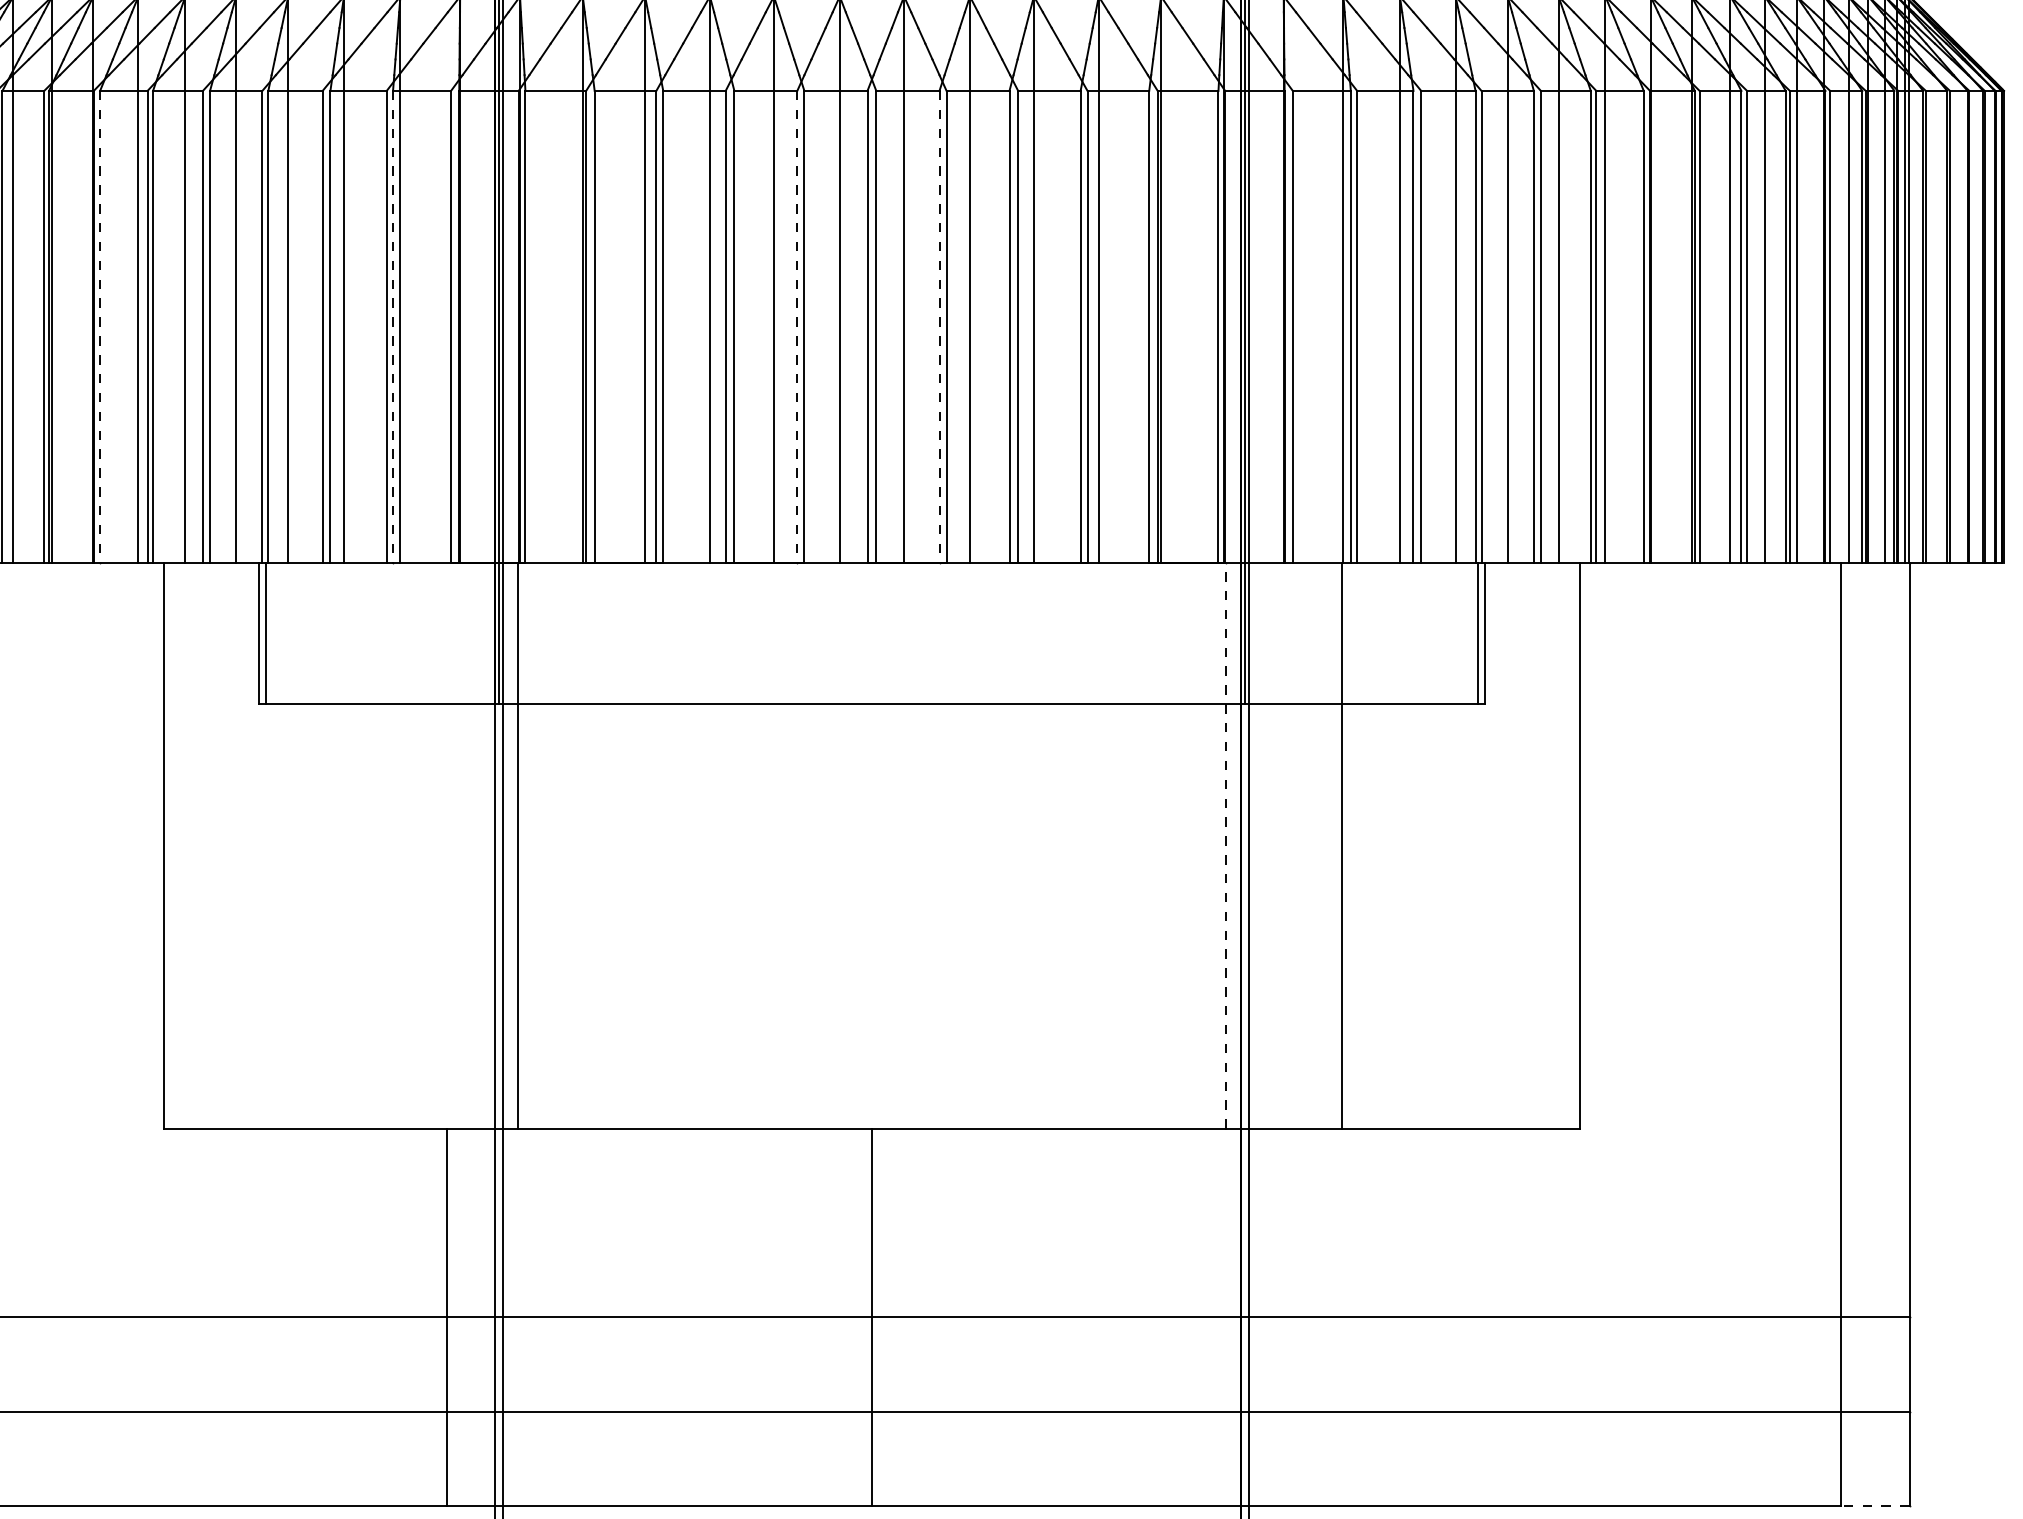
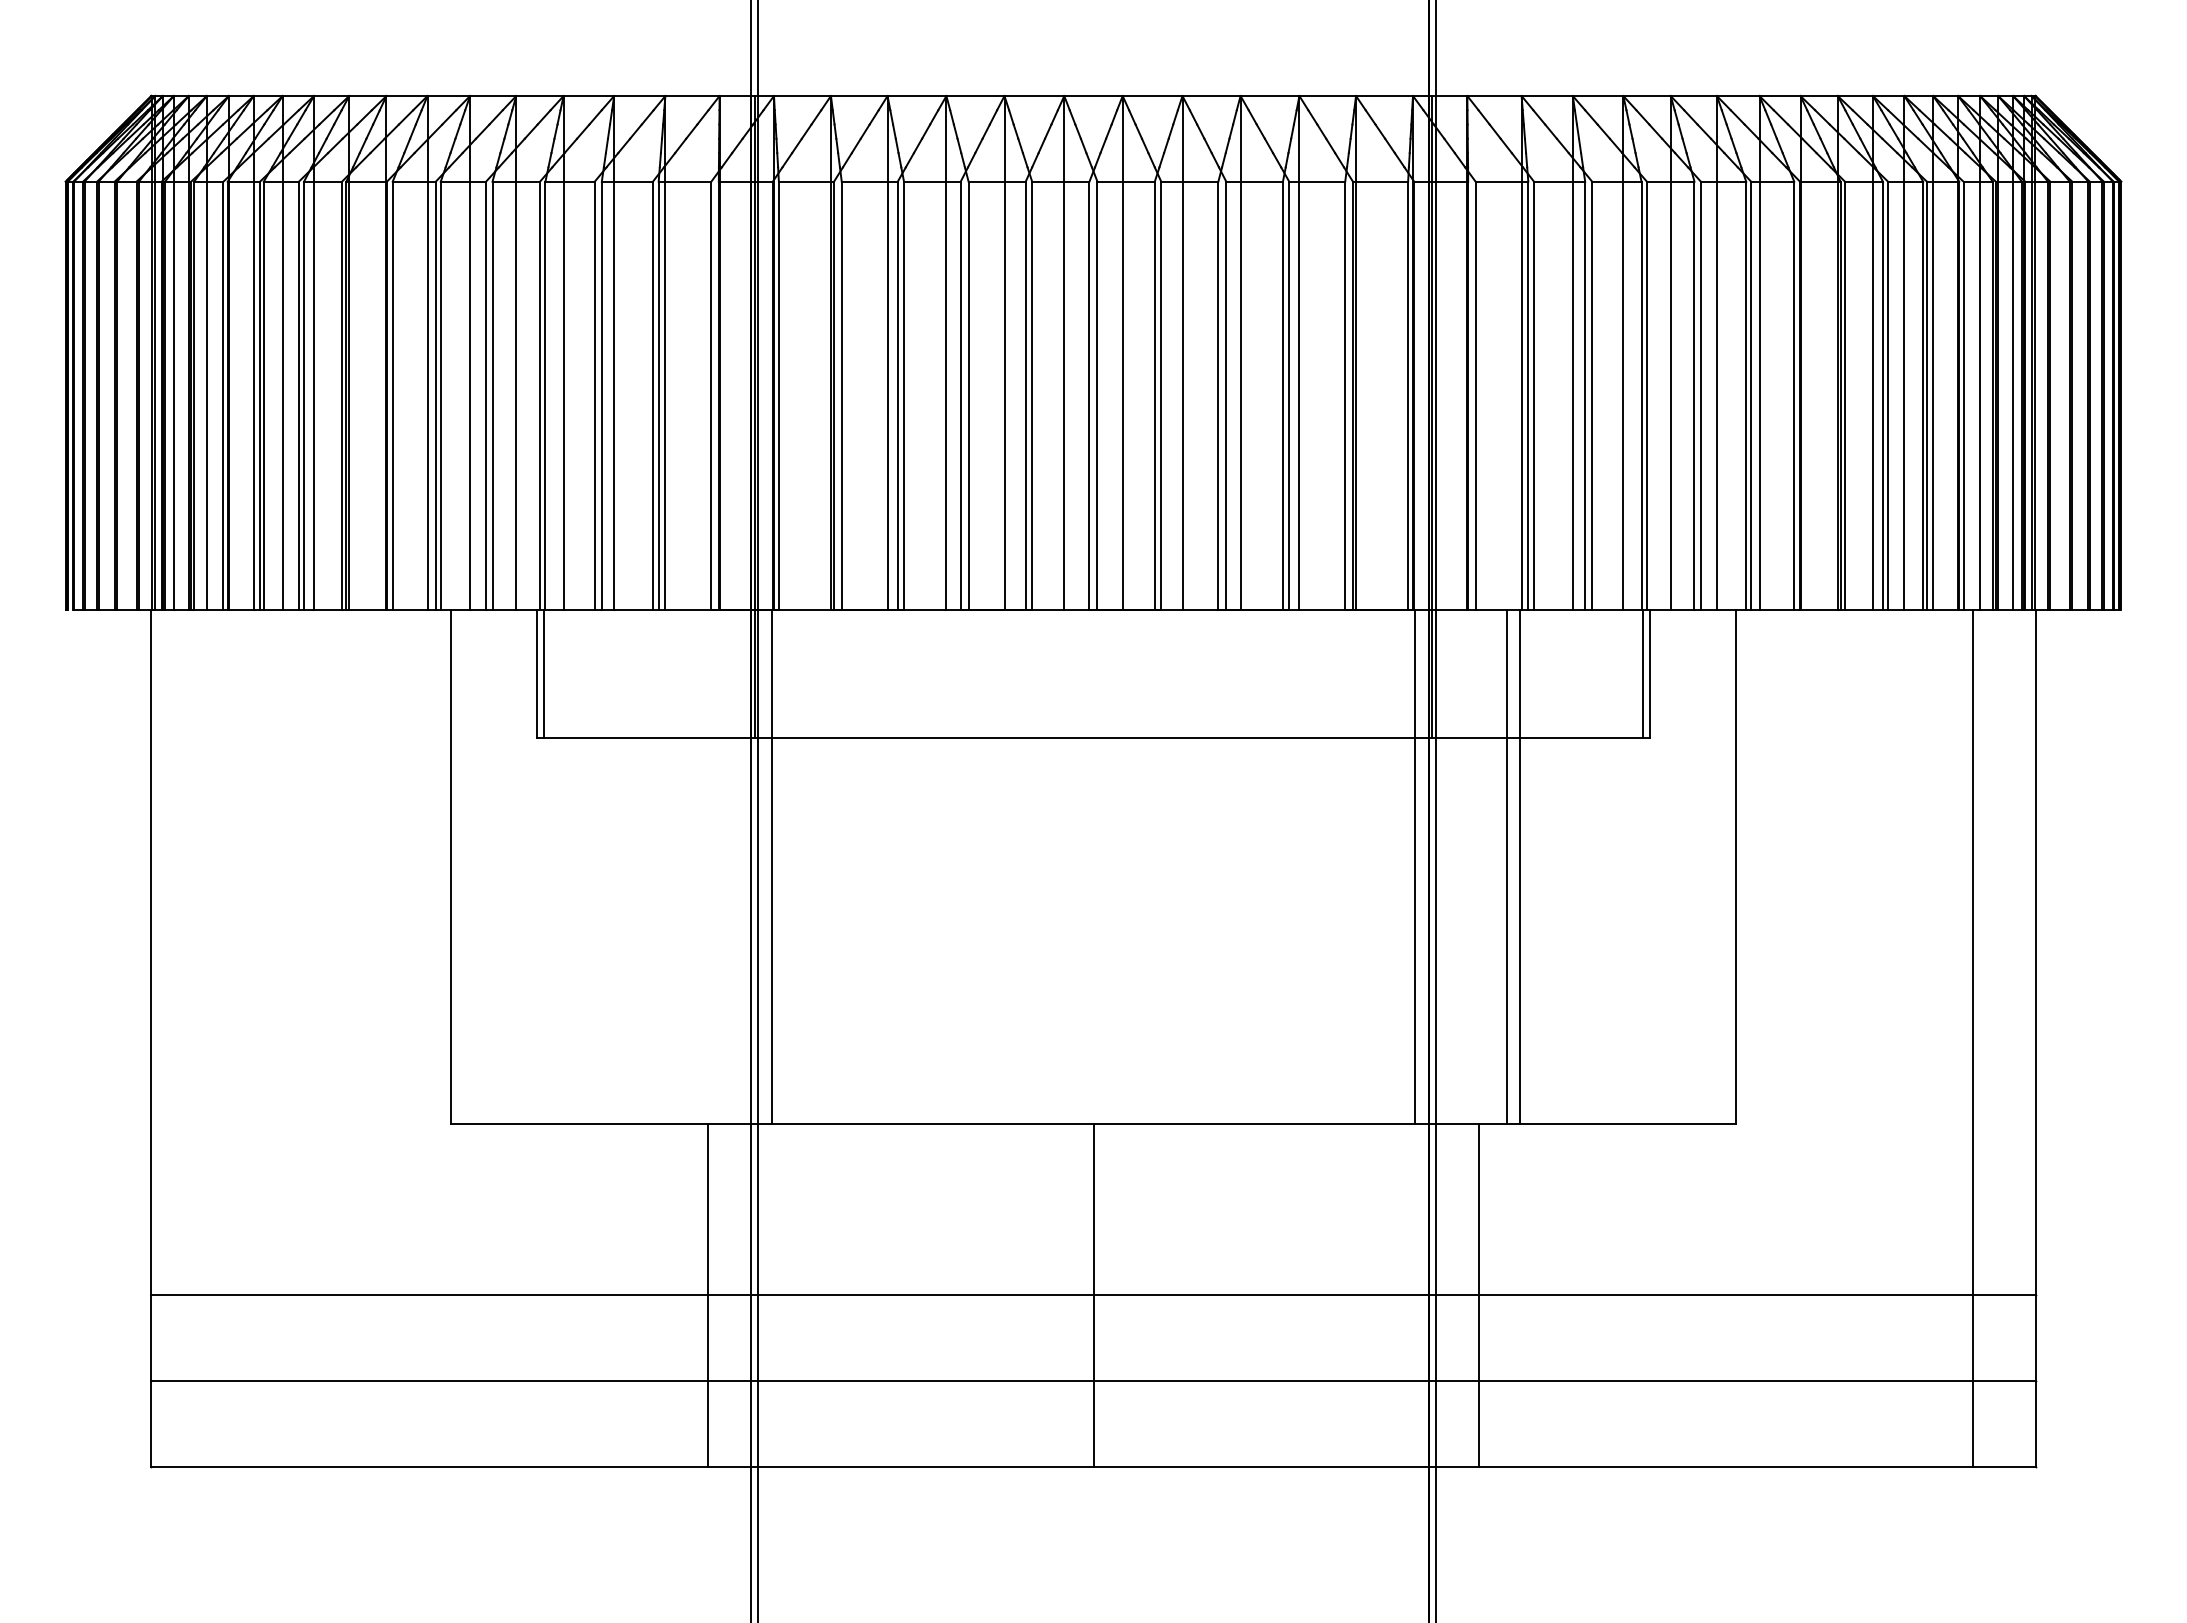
line: (99, 327) -> (392, 396), dashed -> solid
line: (392, 327) -> (658, 396), dashed -> solid
line: (797, 327) -> (1025, 396), dashed -> solid
line: (939, 327) -> (1154, 396), dashed -> solid
line: (1225, 845) -> (1414, 866), dashed -> solid
line: (1327, 845) -> (1507, 866), added
line: (1295, 1316) -> (1478, 1294), added
line: (1874, 1506) -> (2003, 1466), dashed -> solid

